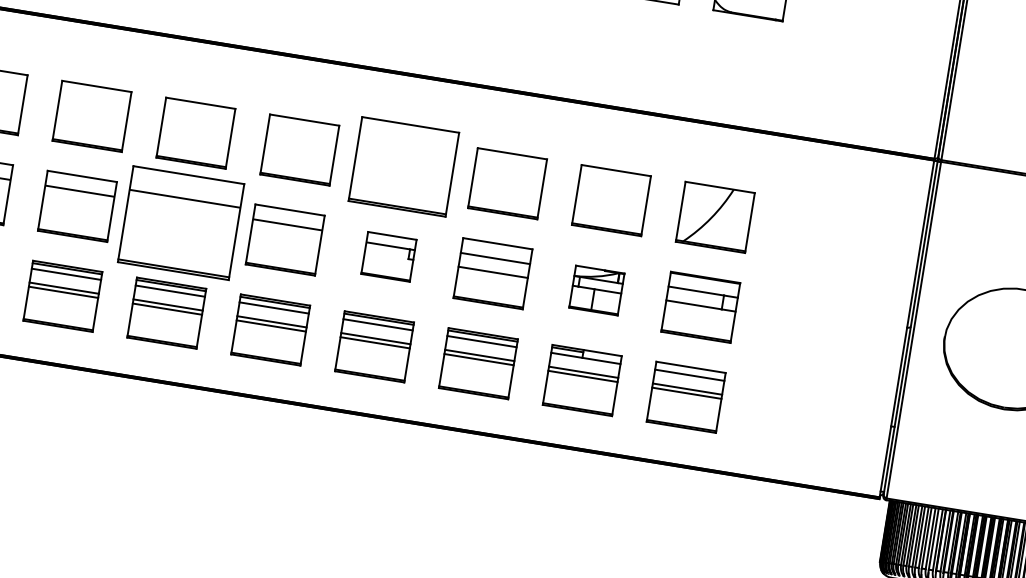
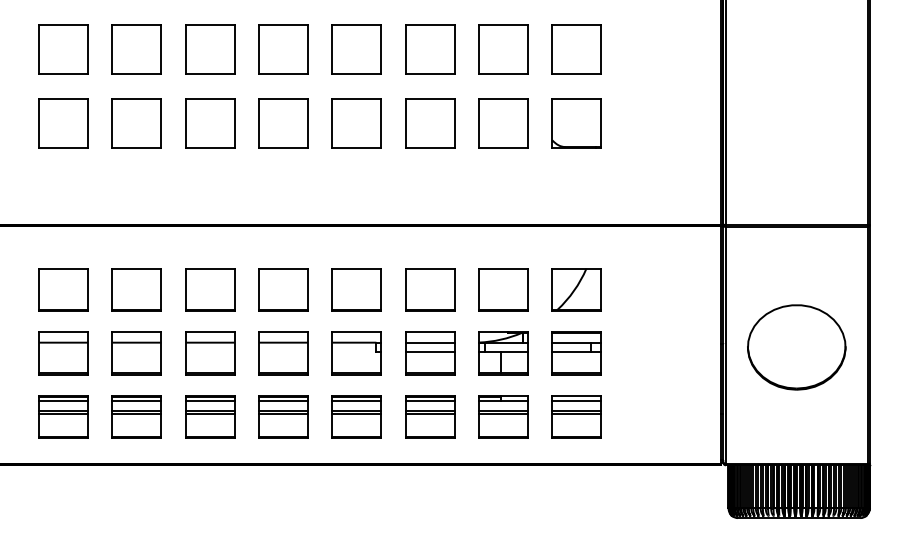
part: (403, 166) -> (356, 289), size x0.71
part: (181, 223) -> (210, 353), size x0.62
part: (388, 256) -> (356, 353), size x1.43
part: (596, 290) -> (503, 353), size x1.43

